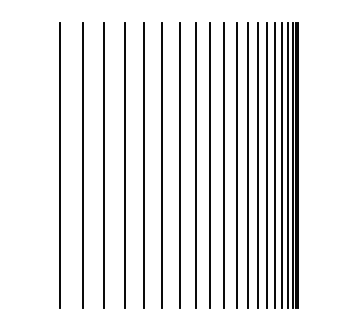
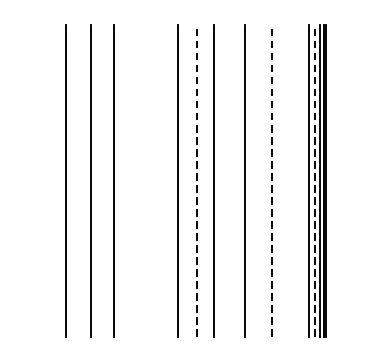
line: (124, 165) -> (136, 181), removed
line: (144, 165) -> (158, 181), removed
line: (179, 165) -> (196, 181), solid -> dashed
line: (210, 165) -> (230, 181), removed
line: (236, 165) -> (258, 181), removed
line: (248, 165) -> (272, 181), solid -> dashed
line: (258, 165) -> (282, 181), removed
line: (267, 165) -> (292, 181), removed
line: (275, 165) -> (301, 181), removed
line: (288, 165) -> (315, 181), solid -> dashed

